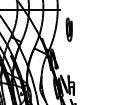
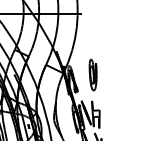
part: (68, 29) -> (92, 74), moved

